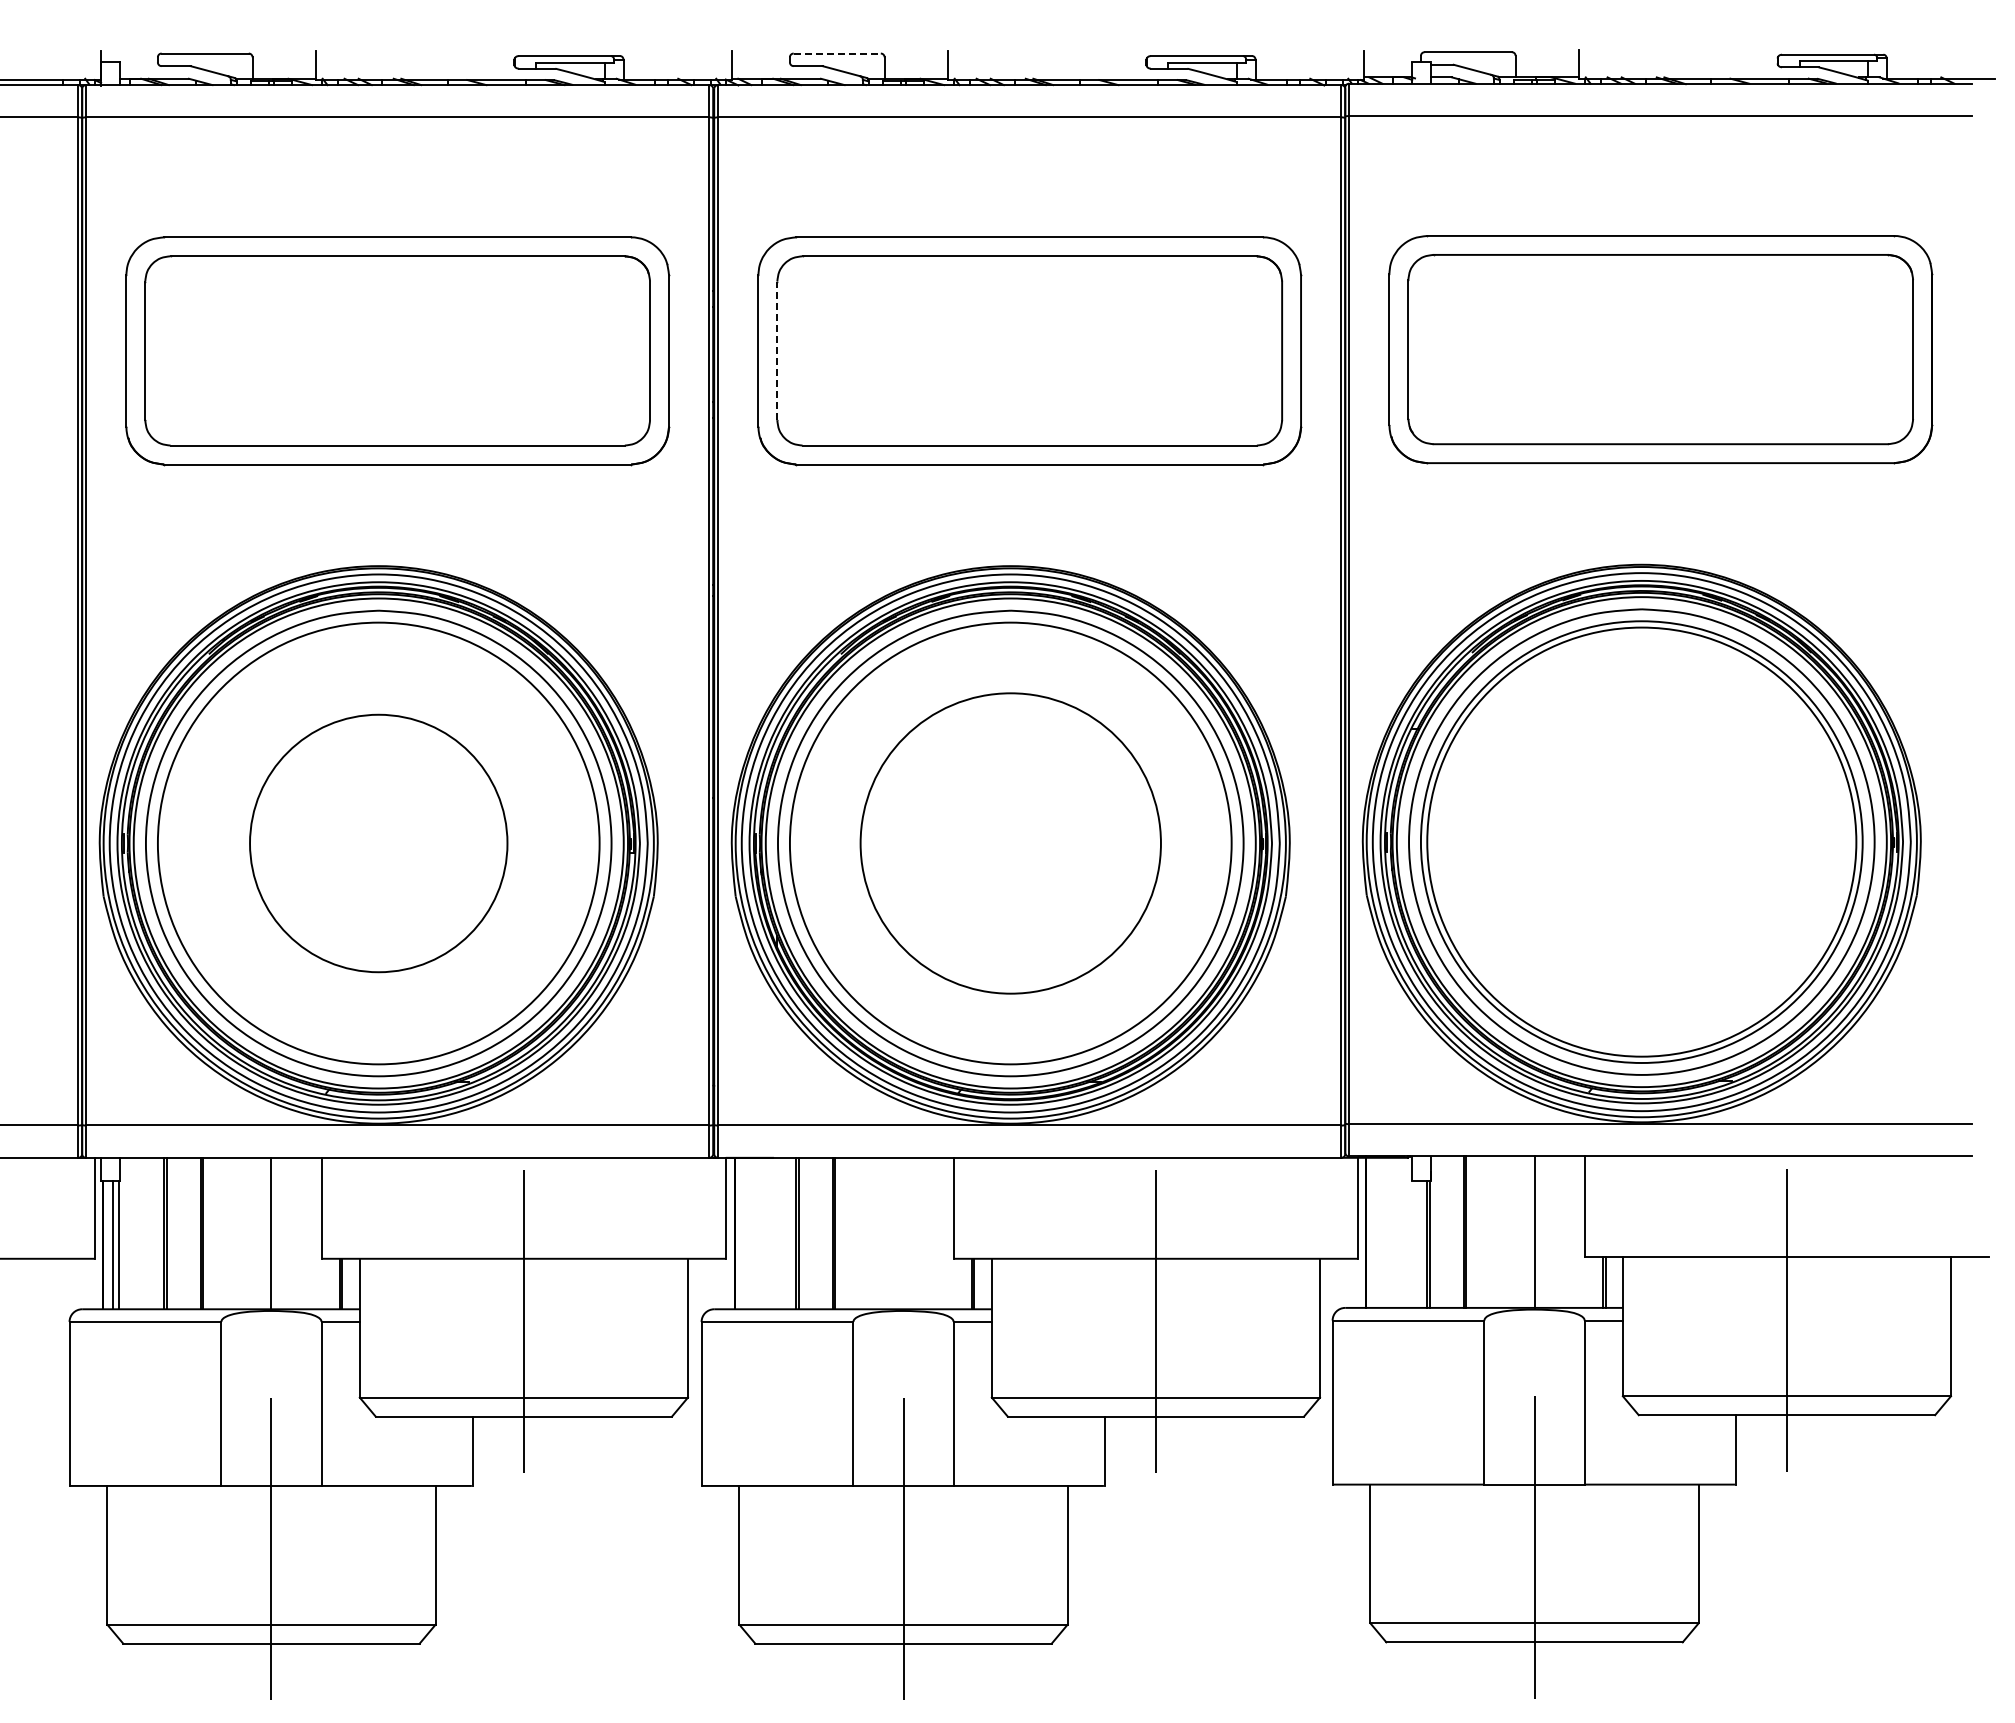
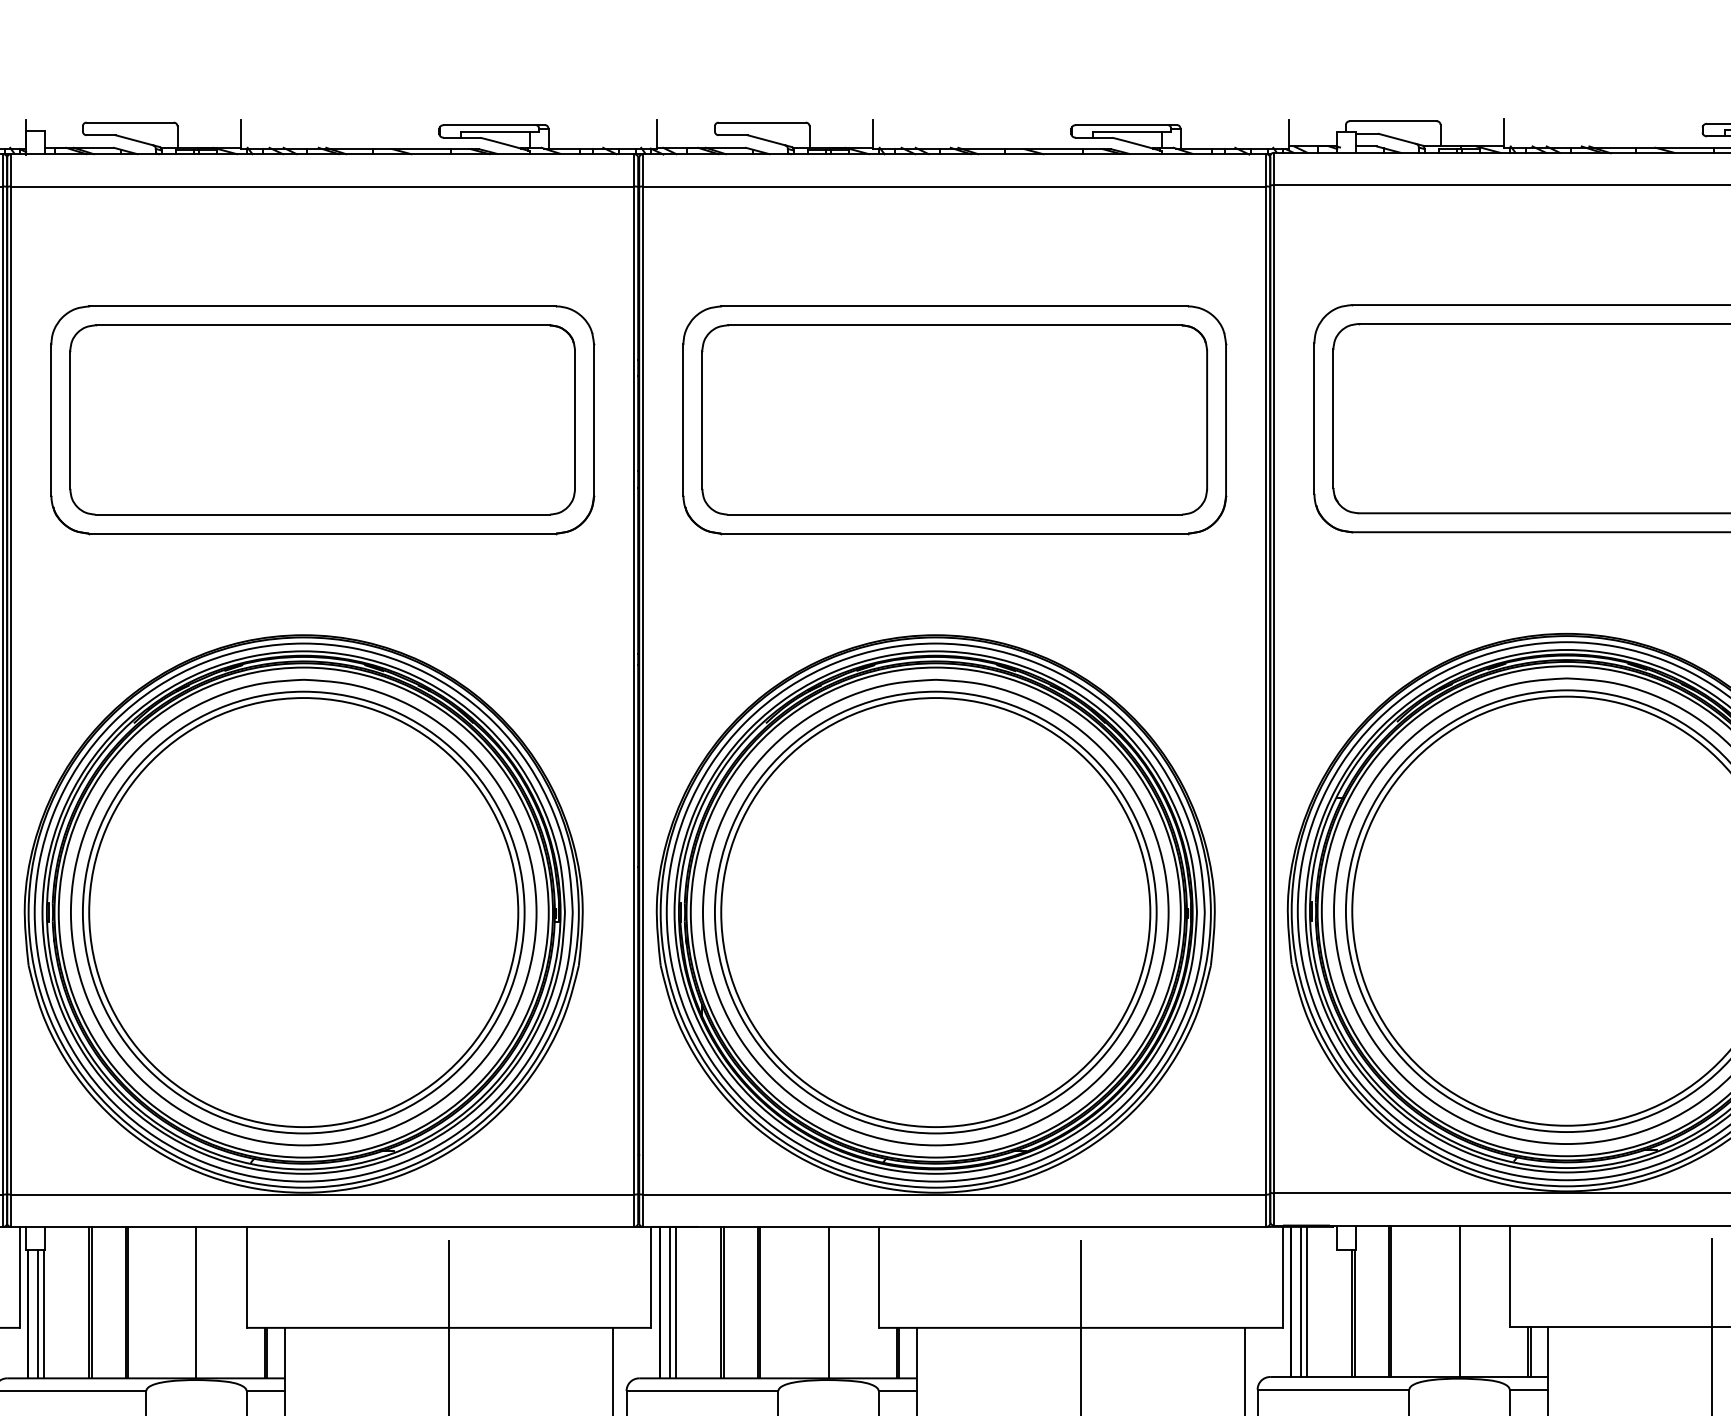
line: (837, 53) -> (762, 122), dashed -> solid
line: (777, 350) -> (702, 419), dashed -> solid
circle: (378, 843) -> (303, 912), size x1.67
circle: (1010, 843) -> (935, 912), size x1.43
line: (1376, 1231) -> (1301, 1300), added
line: (1381, 1231) -> (1306, 1300), added
line: (745, 1233) -> (670, 1302), added
line: (750, 1233) -> (675, 1302), added
line: (903, 1233) -> (828, 1302), added

